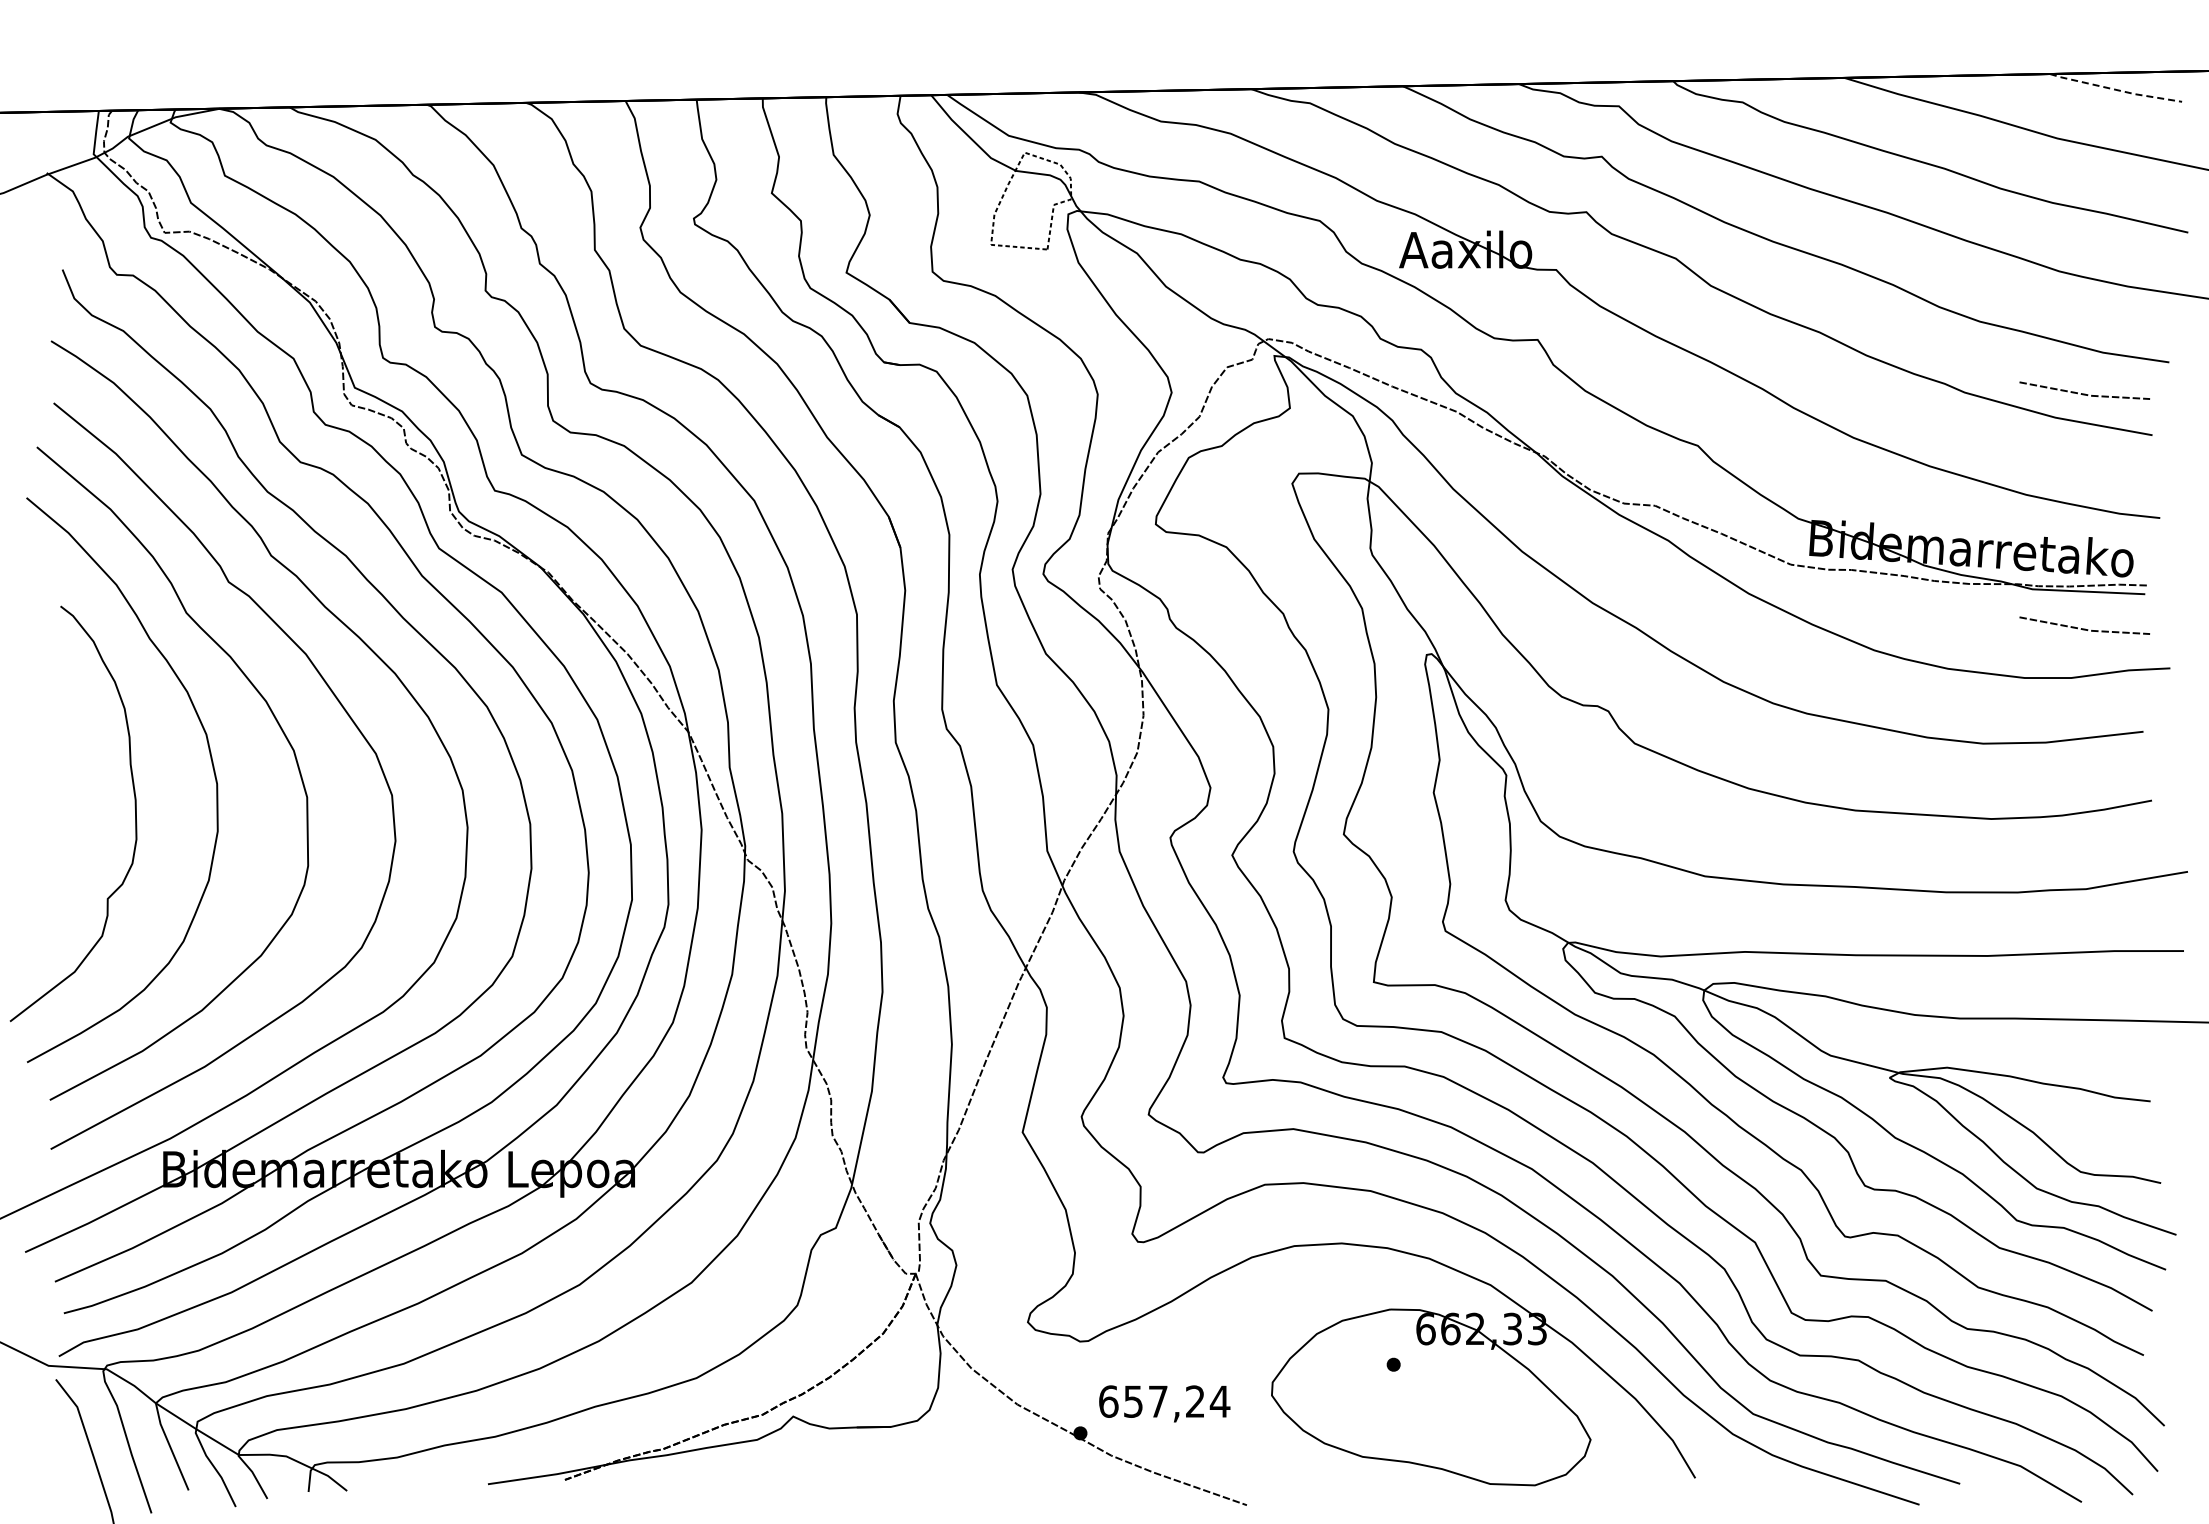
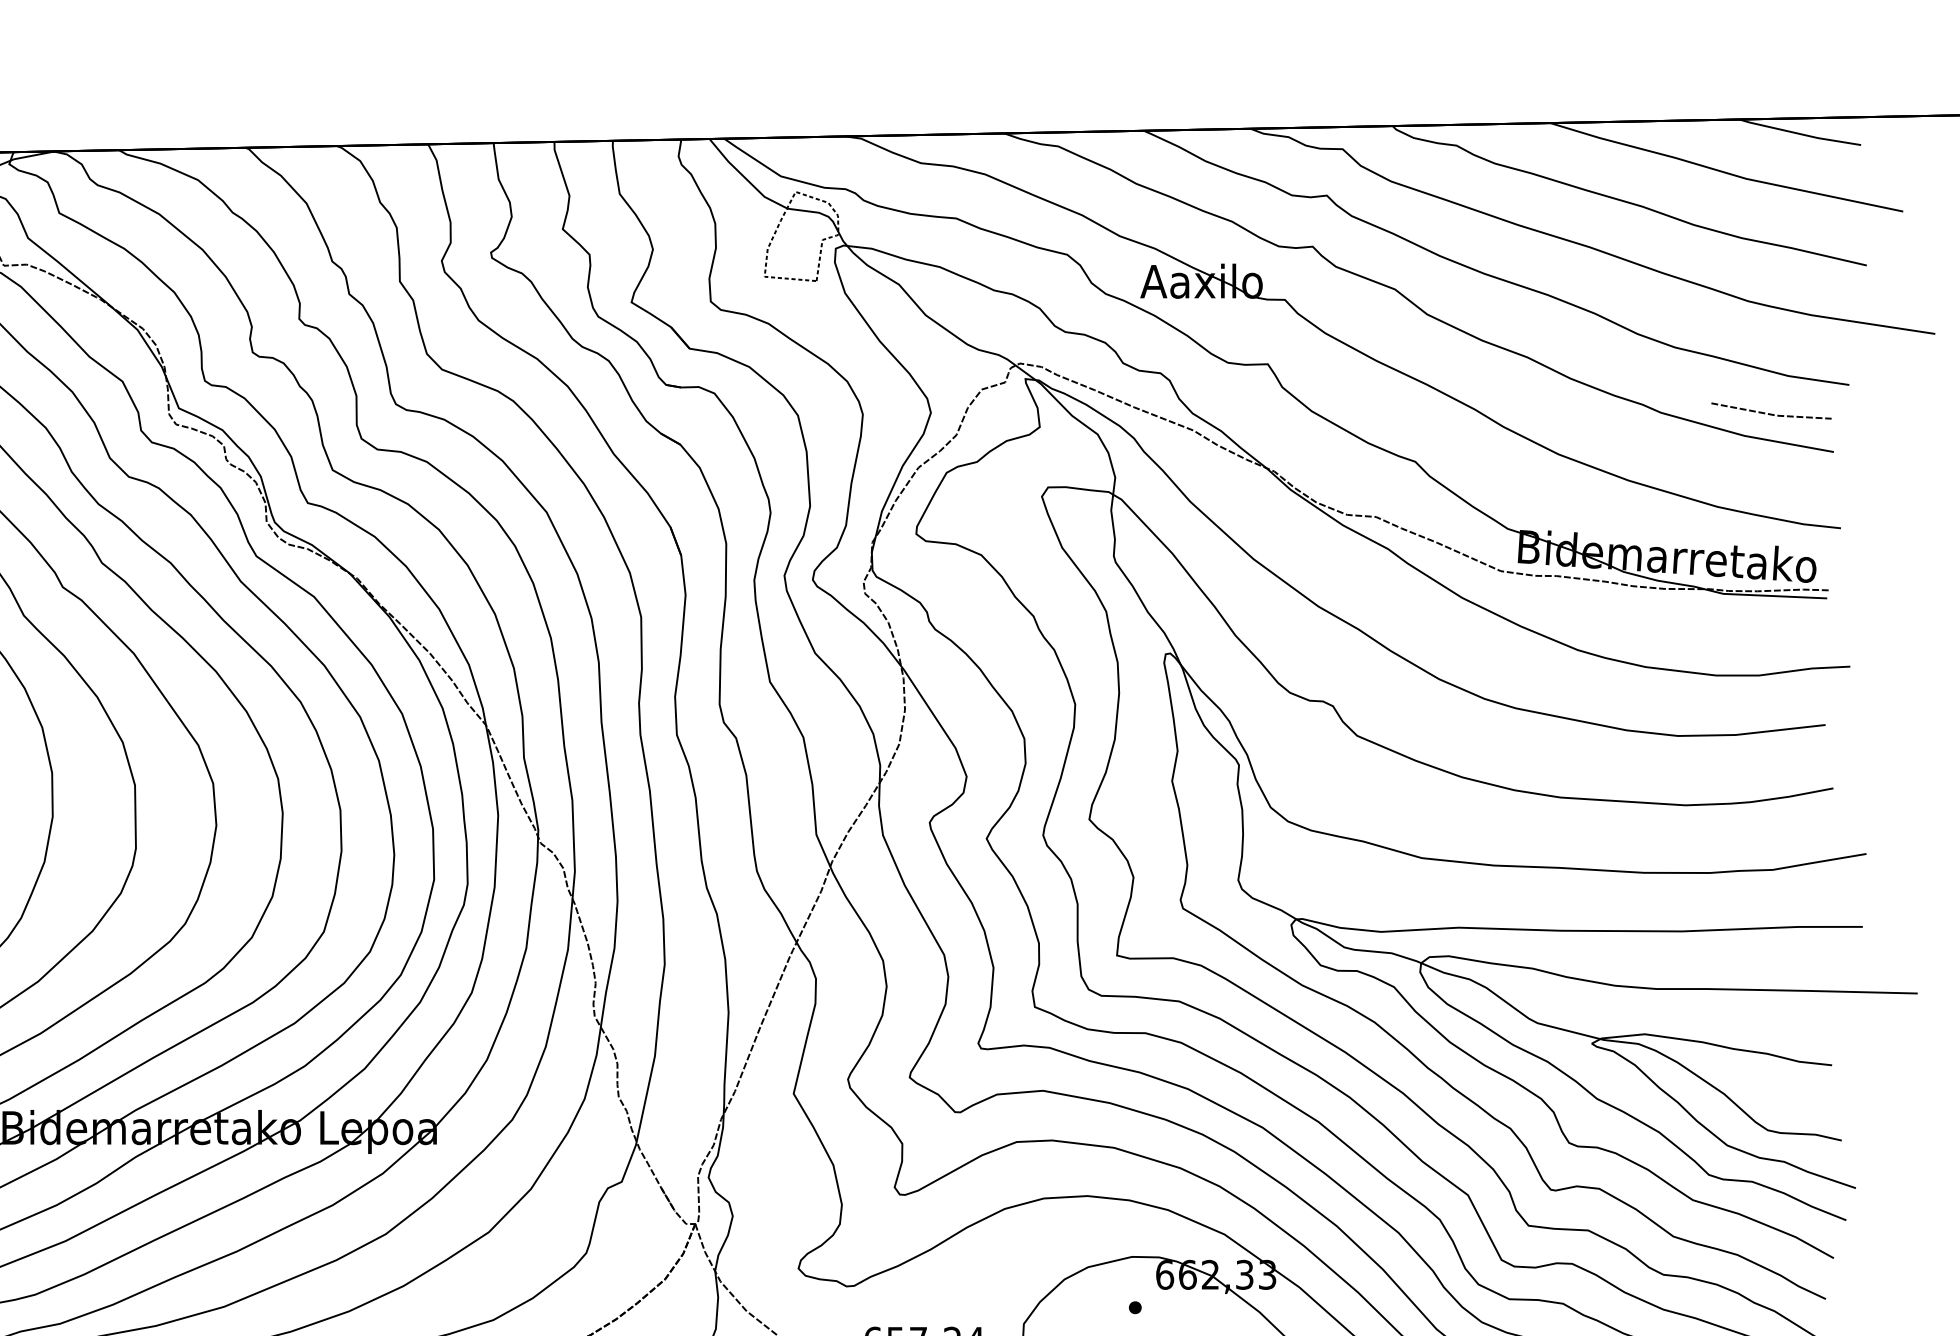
line: (2115, 89) -> (1799, 133), dashed -> solid
line: (2084, 628) -> (1771, 629), removed

